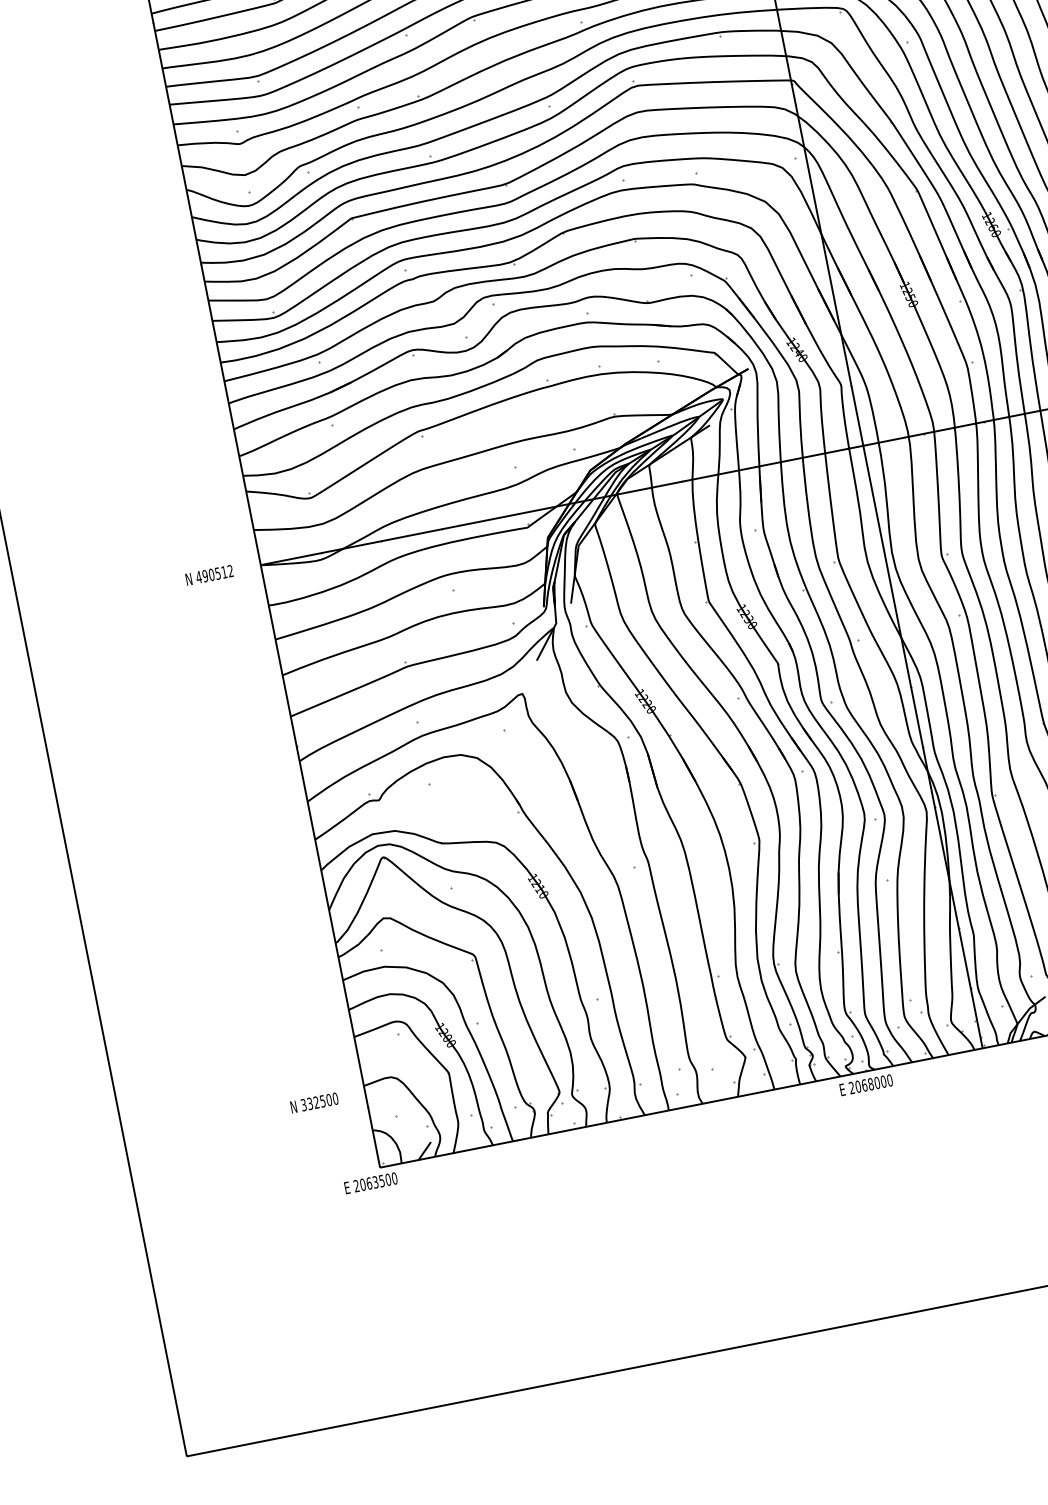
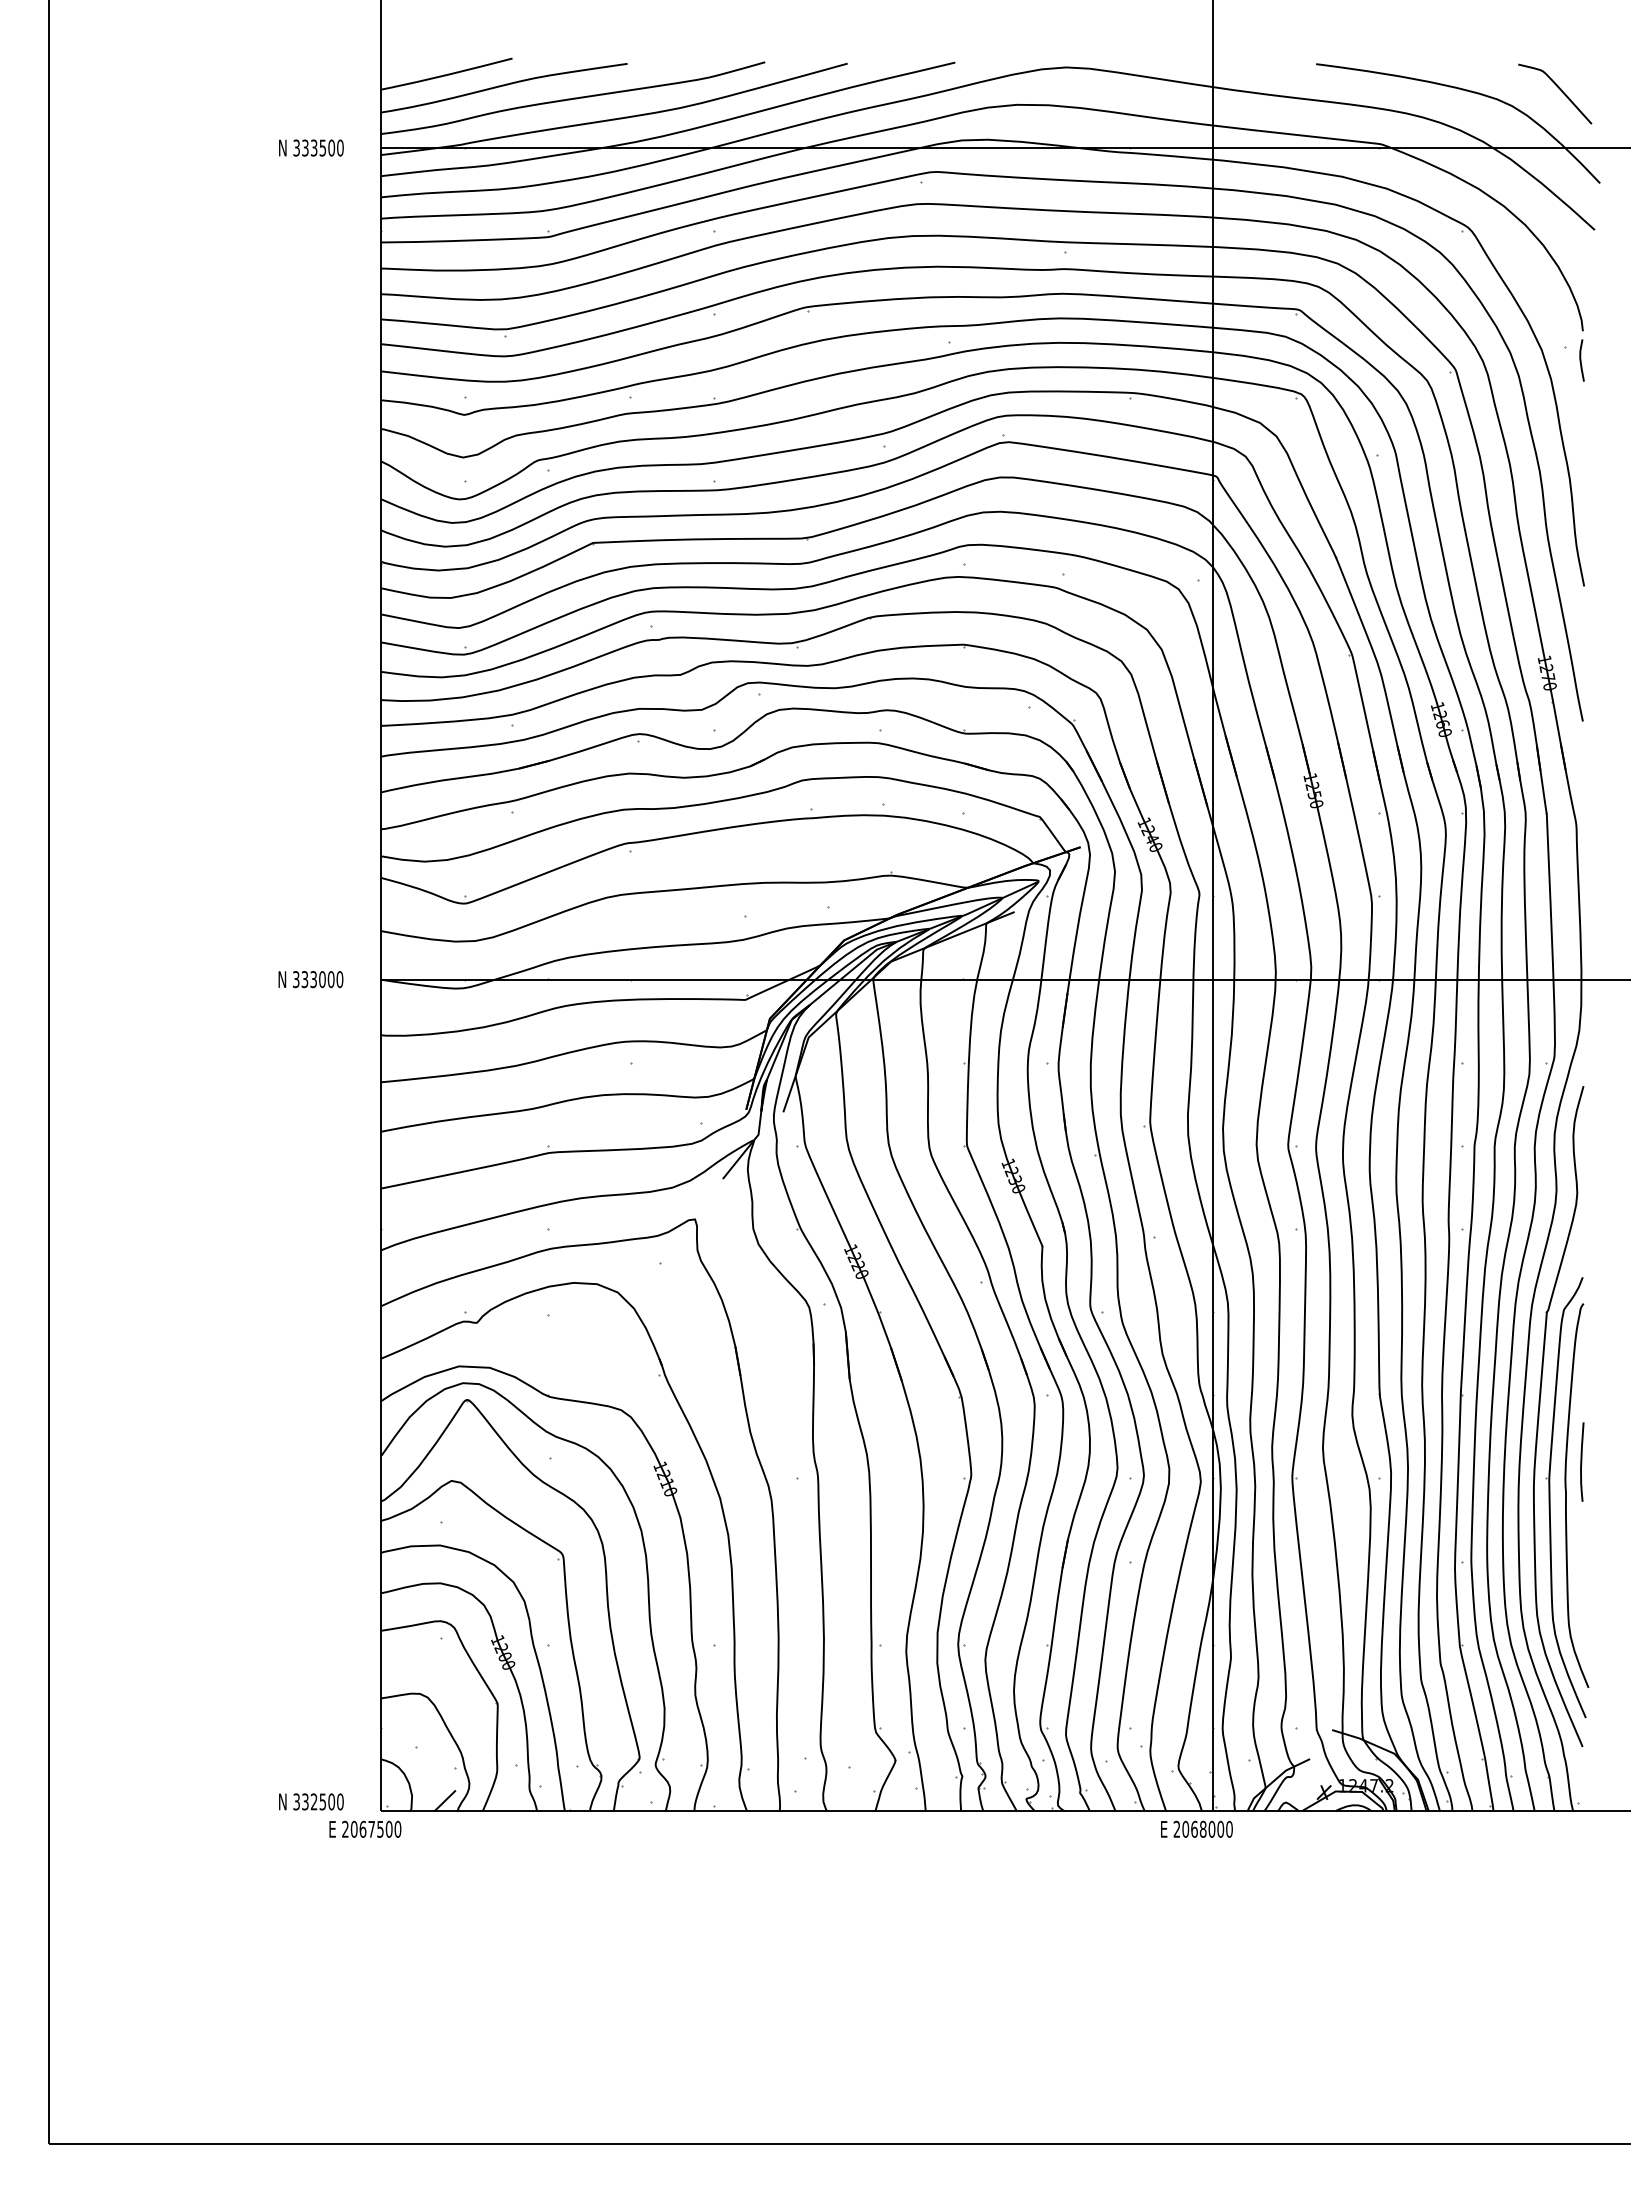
text: (214, 574) -> (317, 979), 490512 -> 333000
text: (865, 1084) -> (1196, 1828), moved
text: (314, 1102) -> (311, 1801), moved
text: (375, 1181) -> (371, 1828), 2063500 -> 2067500

